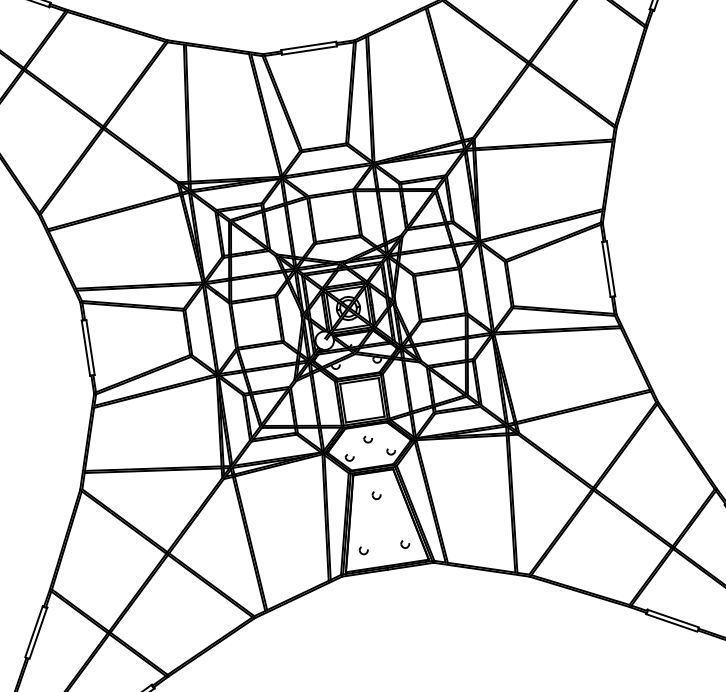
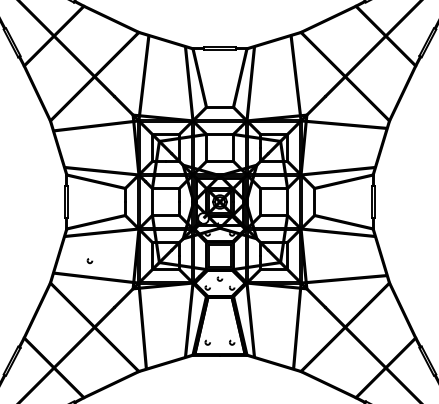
part: (376, 496) -> (89, 261), moved

